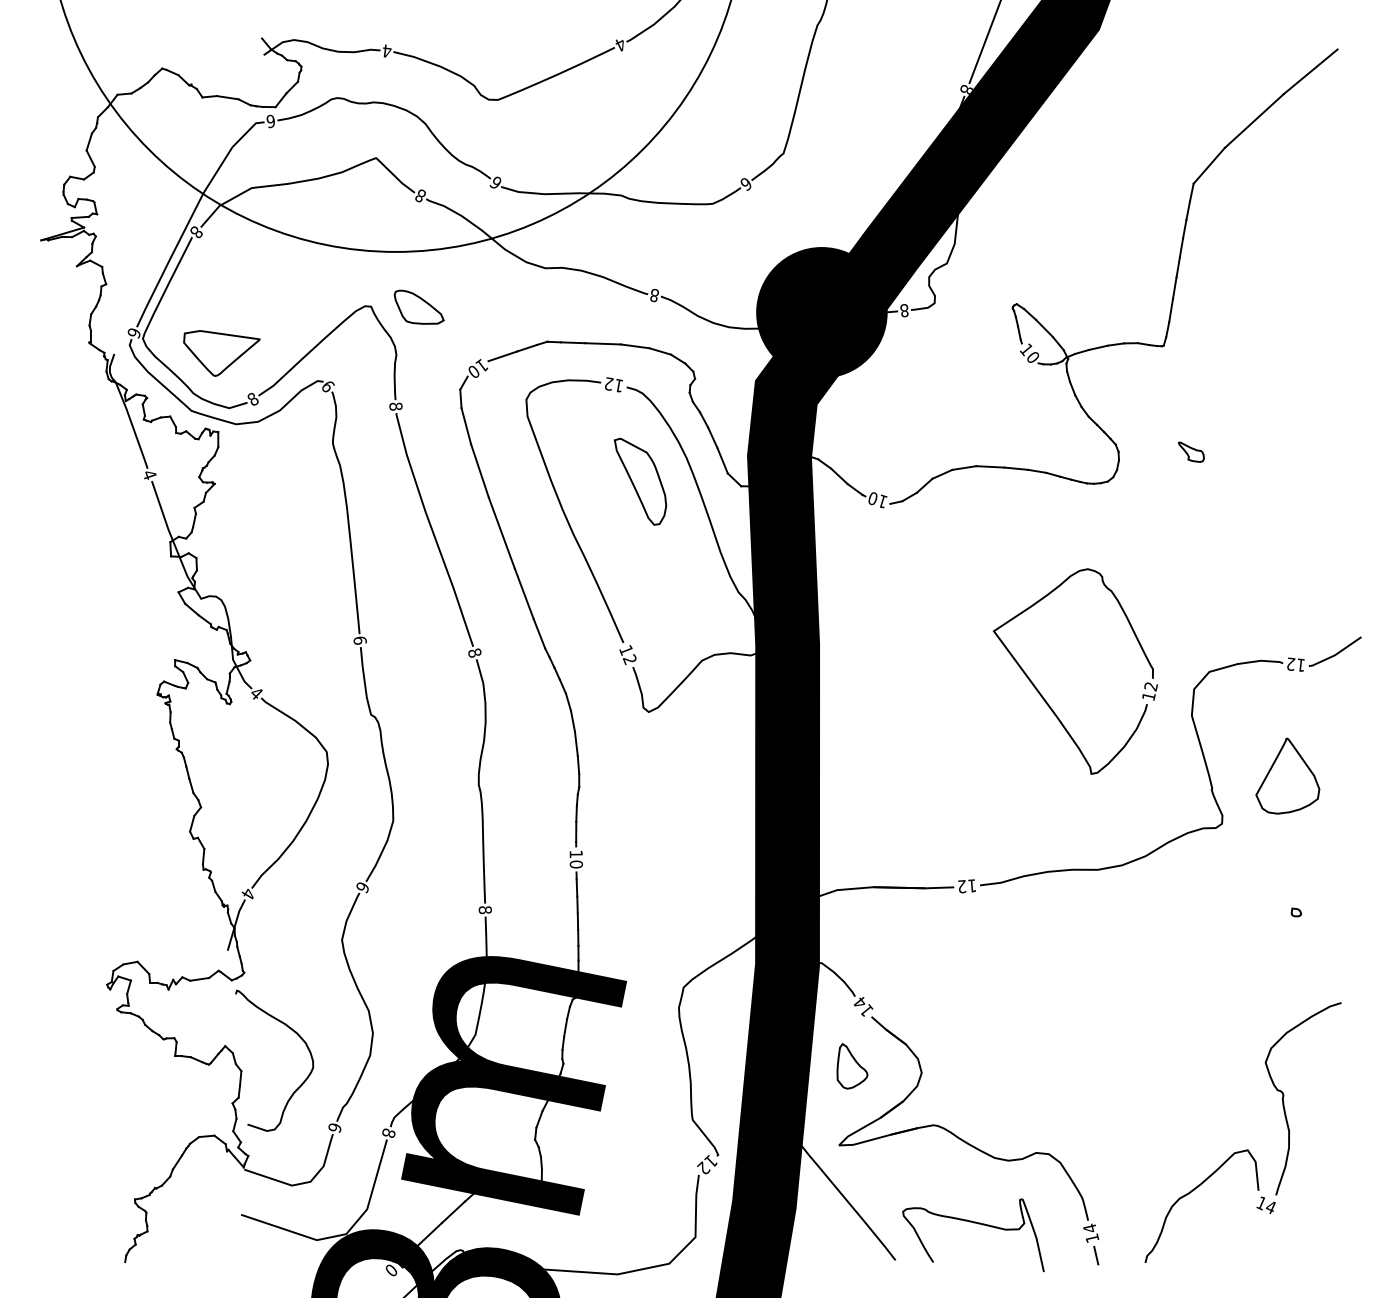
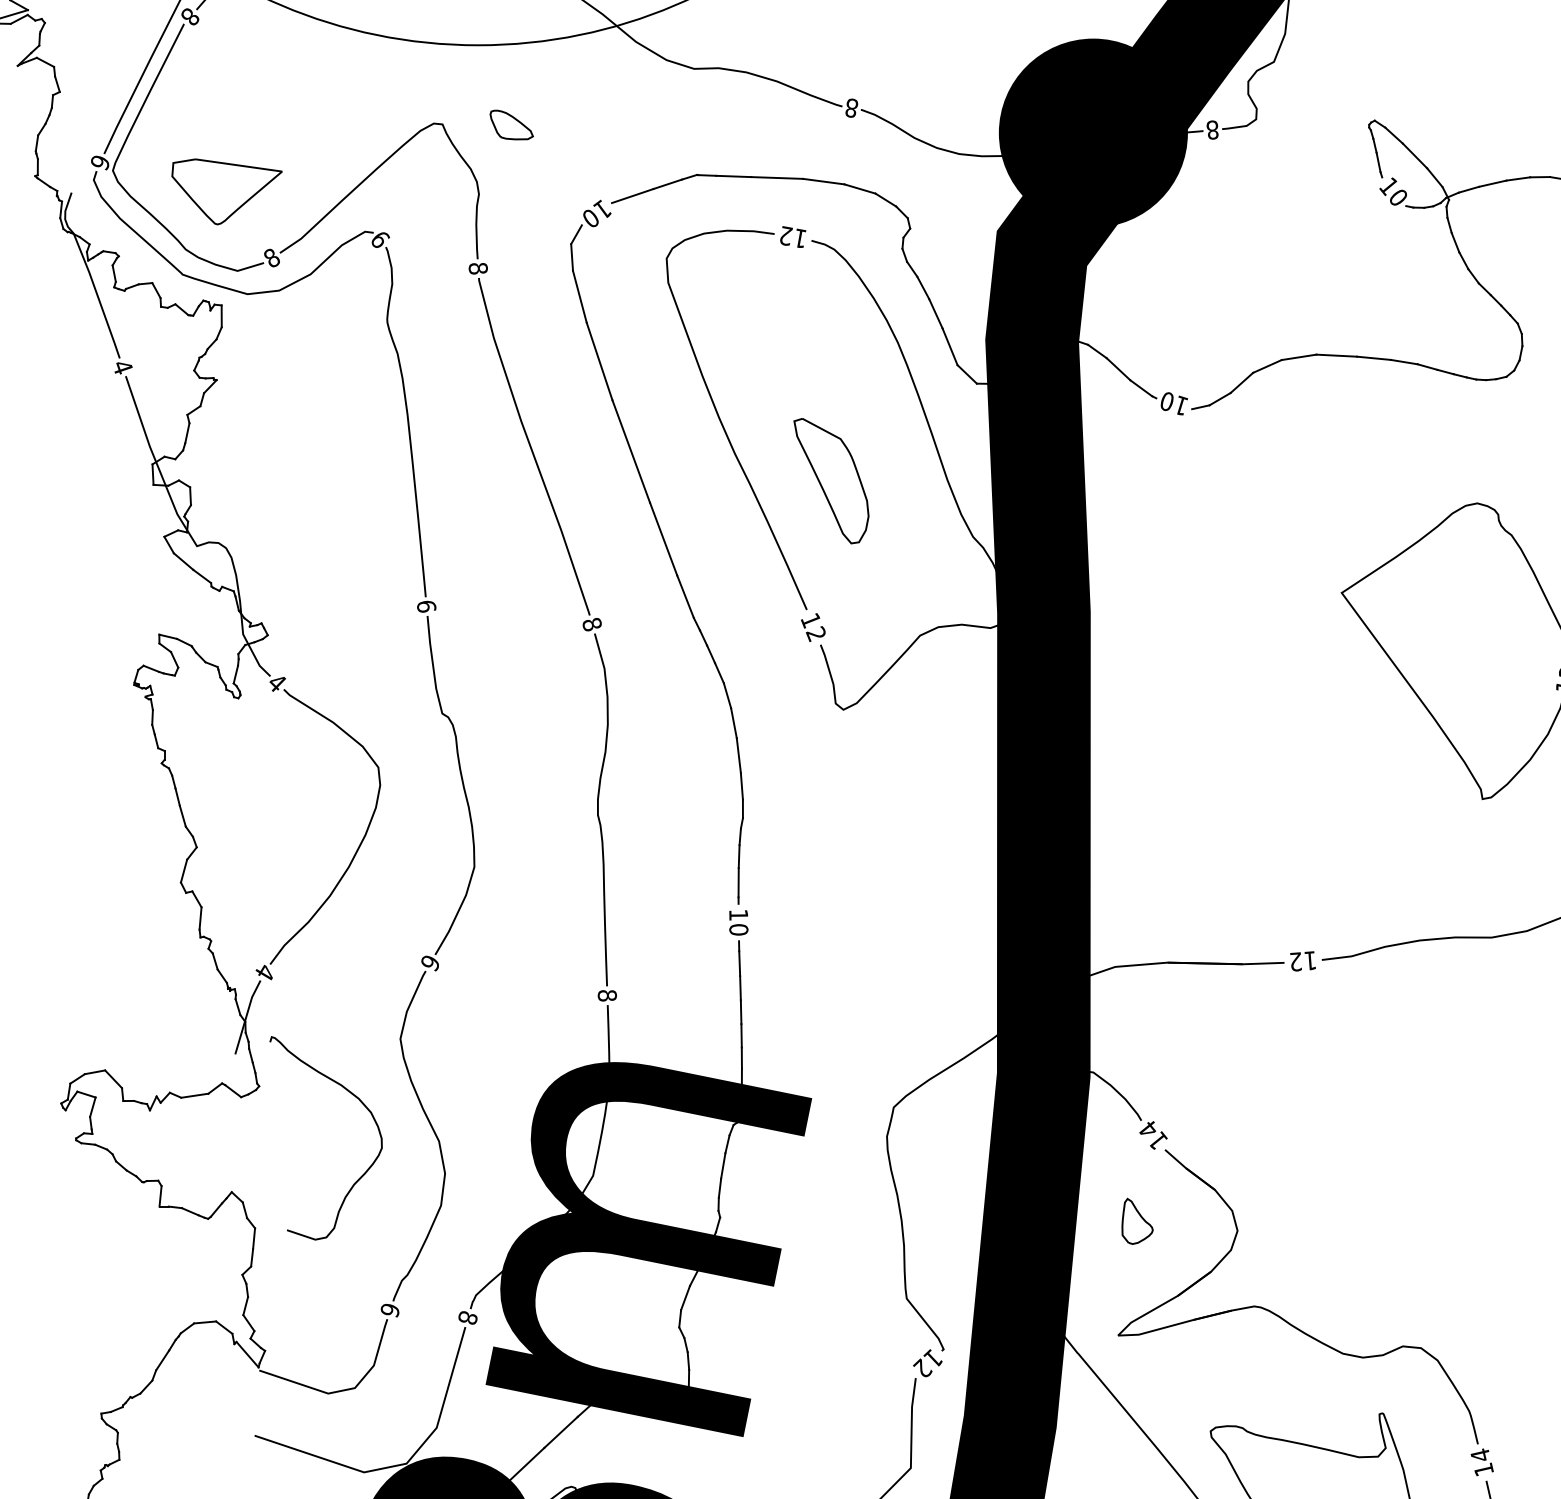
part: (418, 306) -> (510, 124), size x0.6
part: (640, 481) -> (831, 480), moved
curve: (298, 1036) -> (360, 1103), moved
part: (852, 1066) -> (1137, 1221), size x0.7

